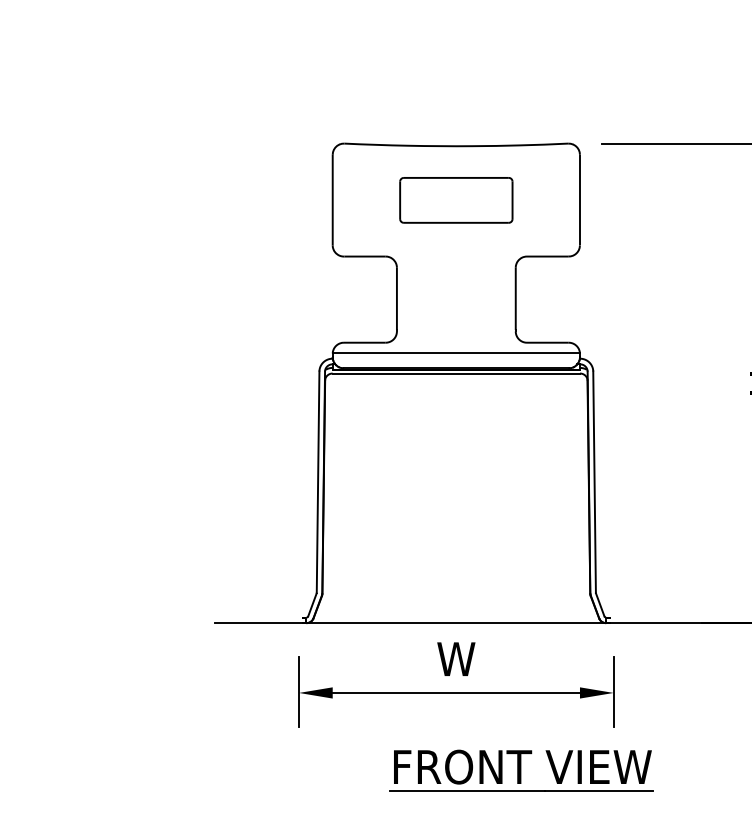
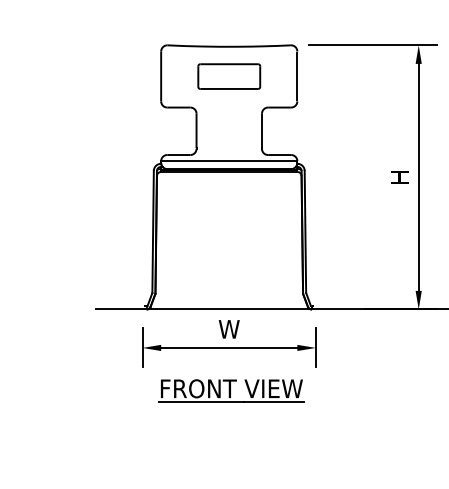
part: (522, 770) -> (231, 390), moved

